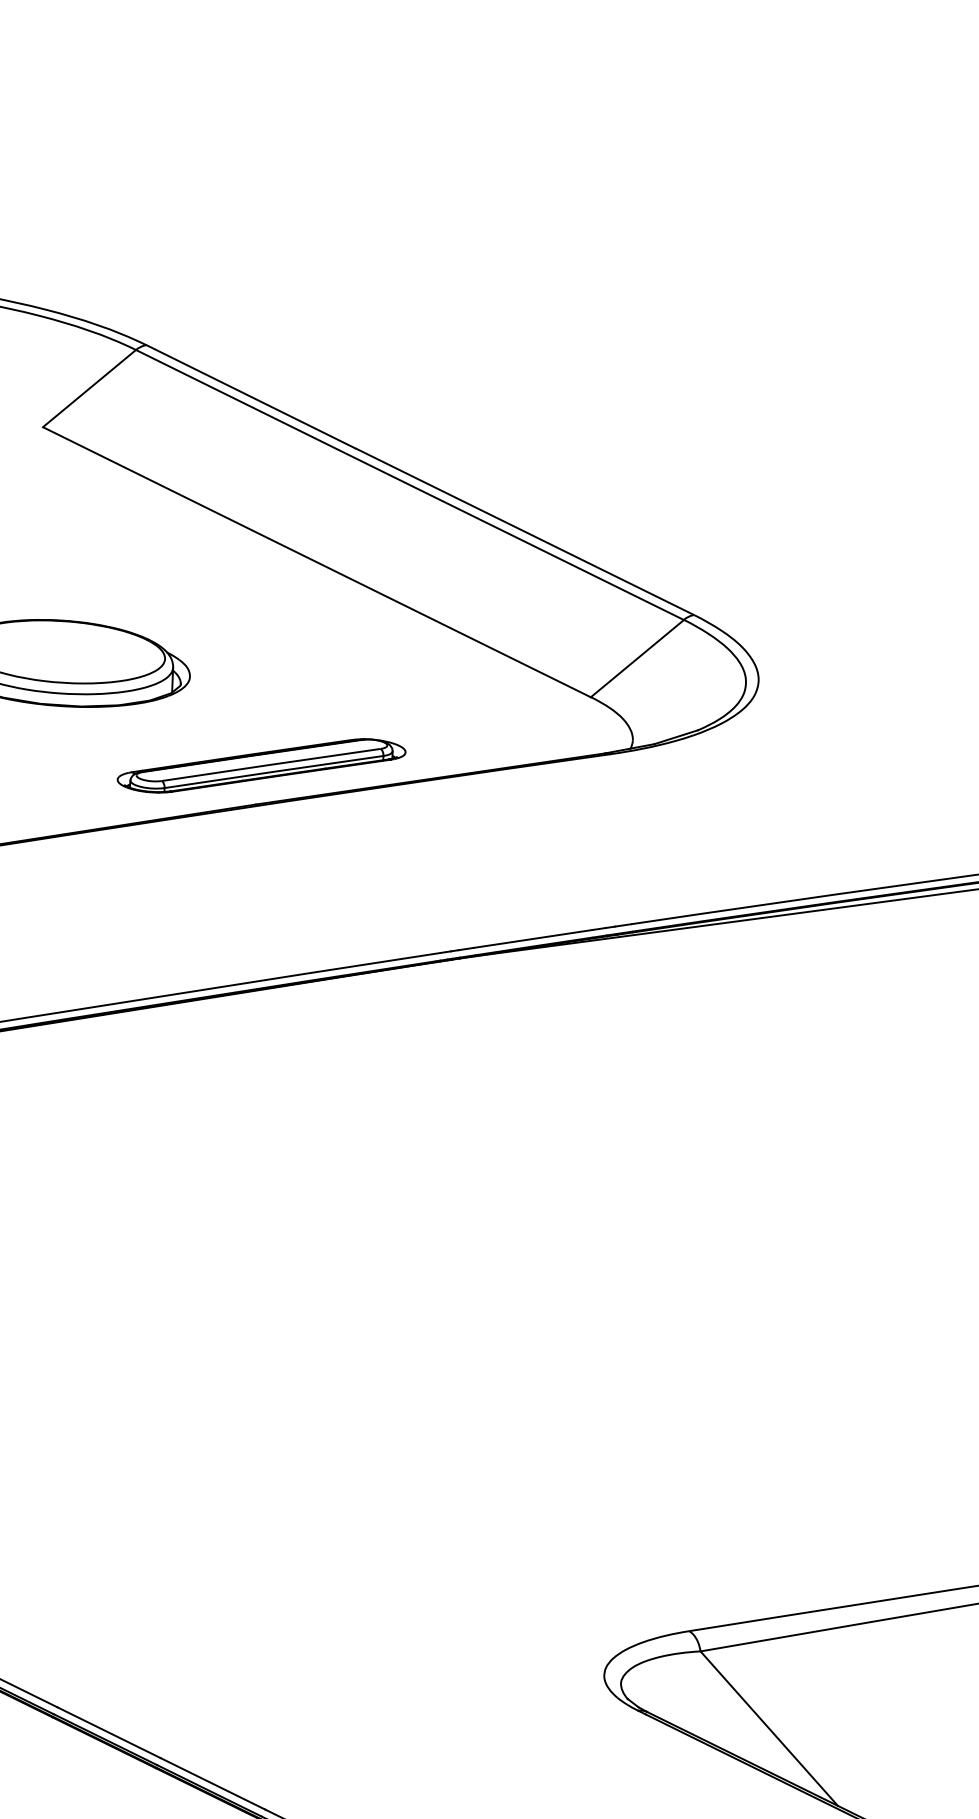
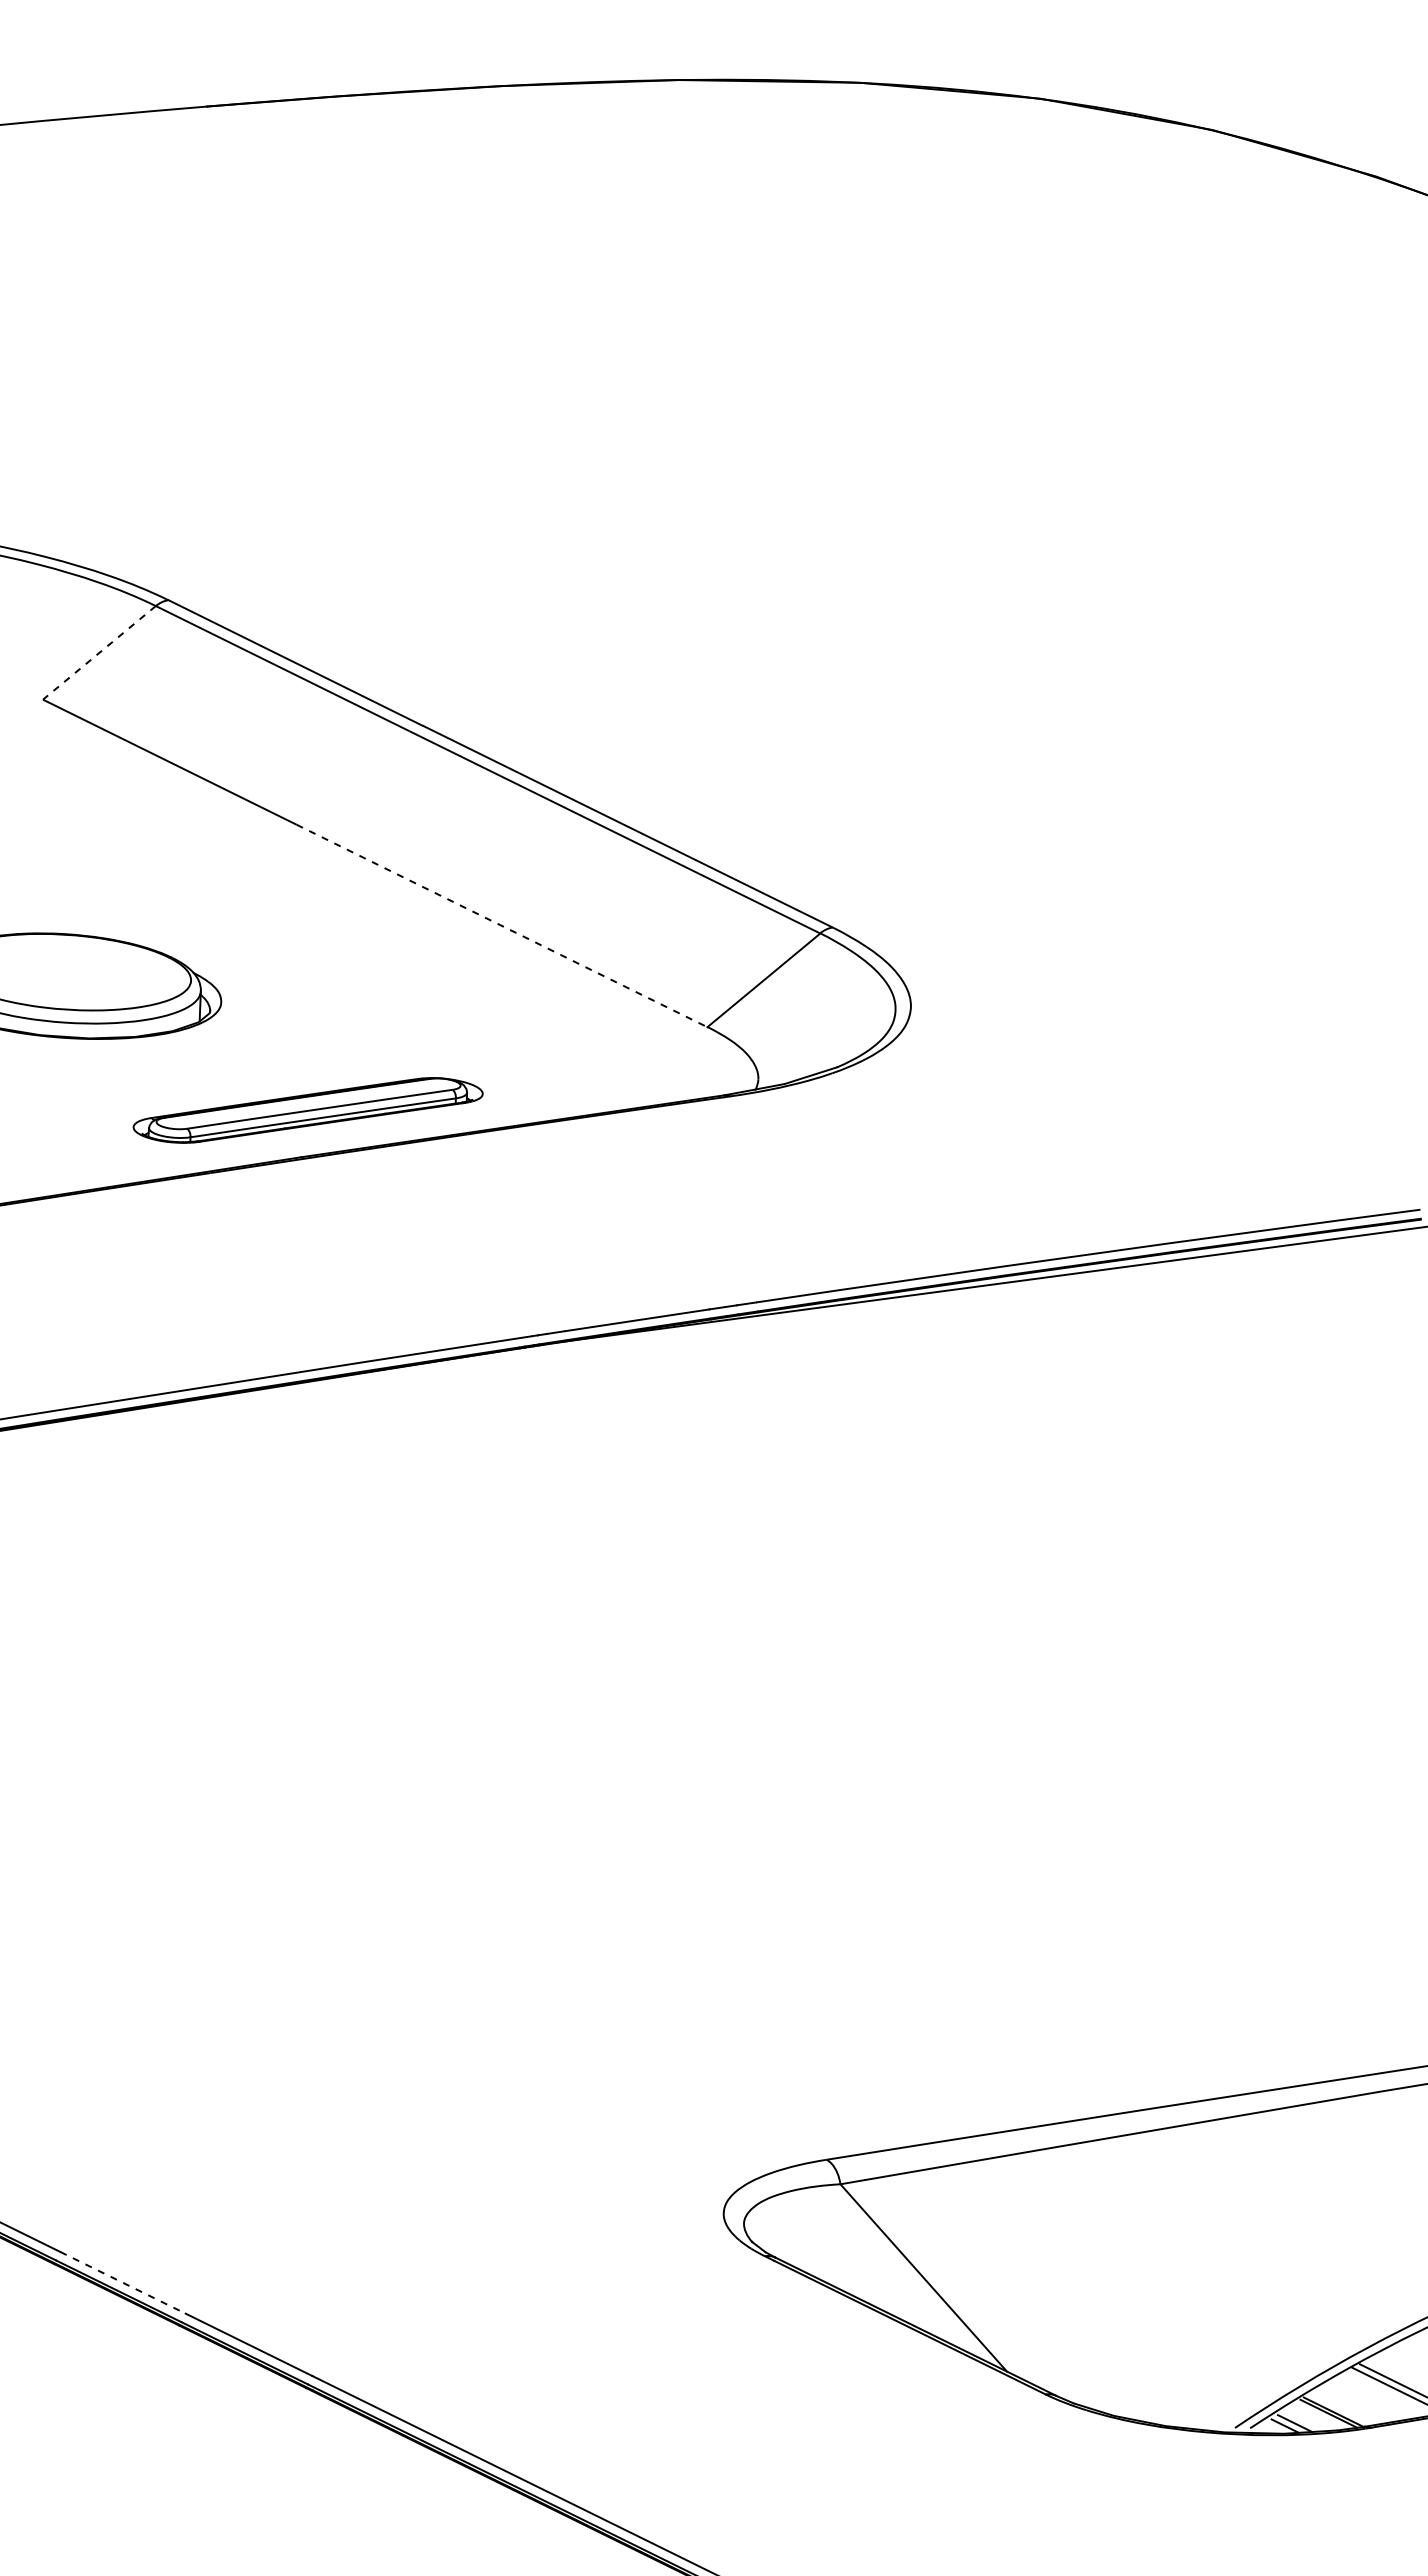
line: (89, 389) -> (99, 653), solid -> dashed
line: (421, 613) -> (502, 925), solid -> dashed
line: (109, 1732) -> (123, 2282), solid -> dashed

